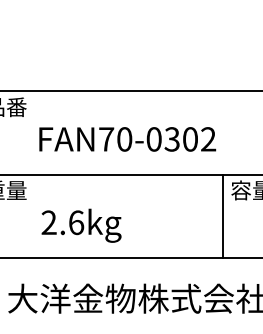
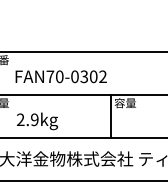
text: (75, 222) -> (34, 119), 2.6kg -> 2.9kg

